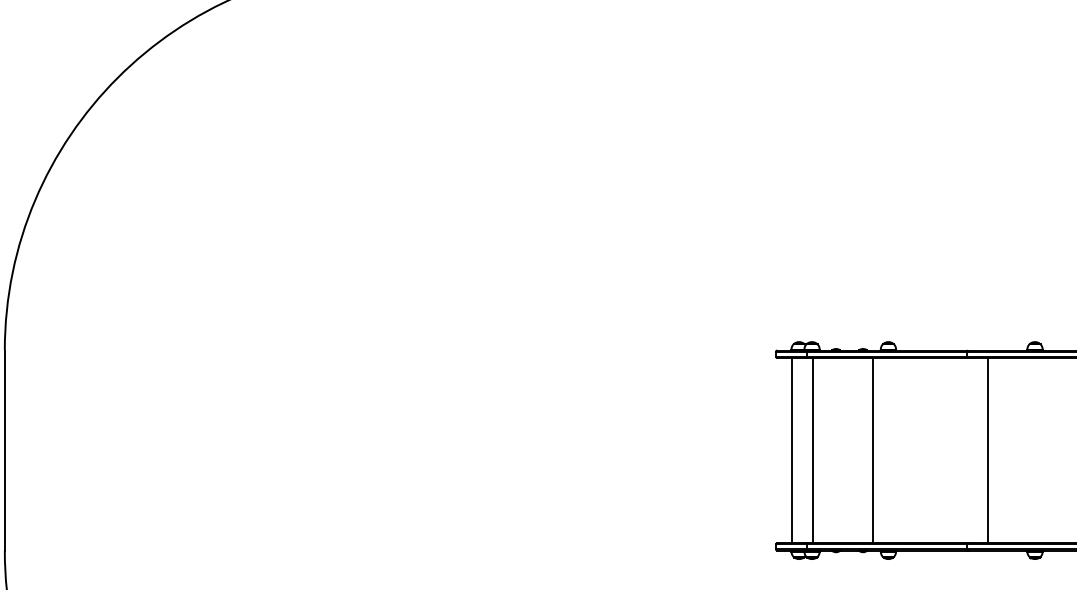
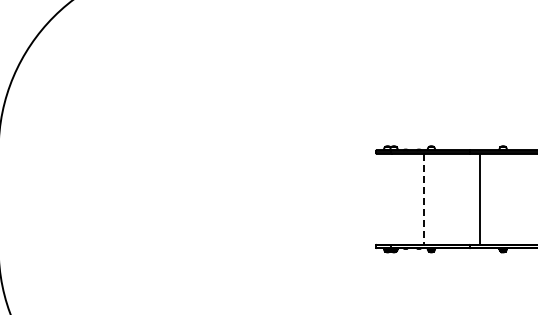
line: (792, 449) -> (384, 198), removed
line: (813, 449) -> (394, 198), removed
line: (872, 451) -> (423, 199), solid -> dashed

